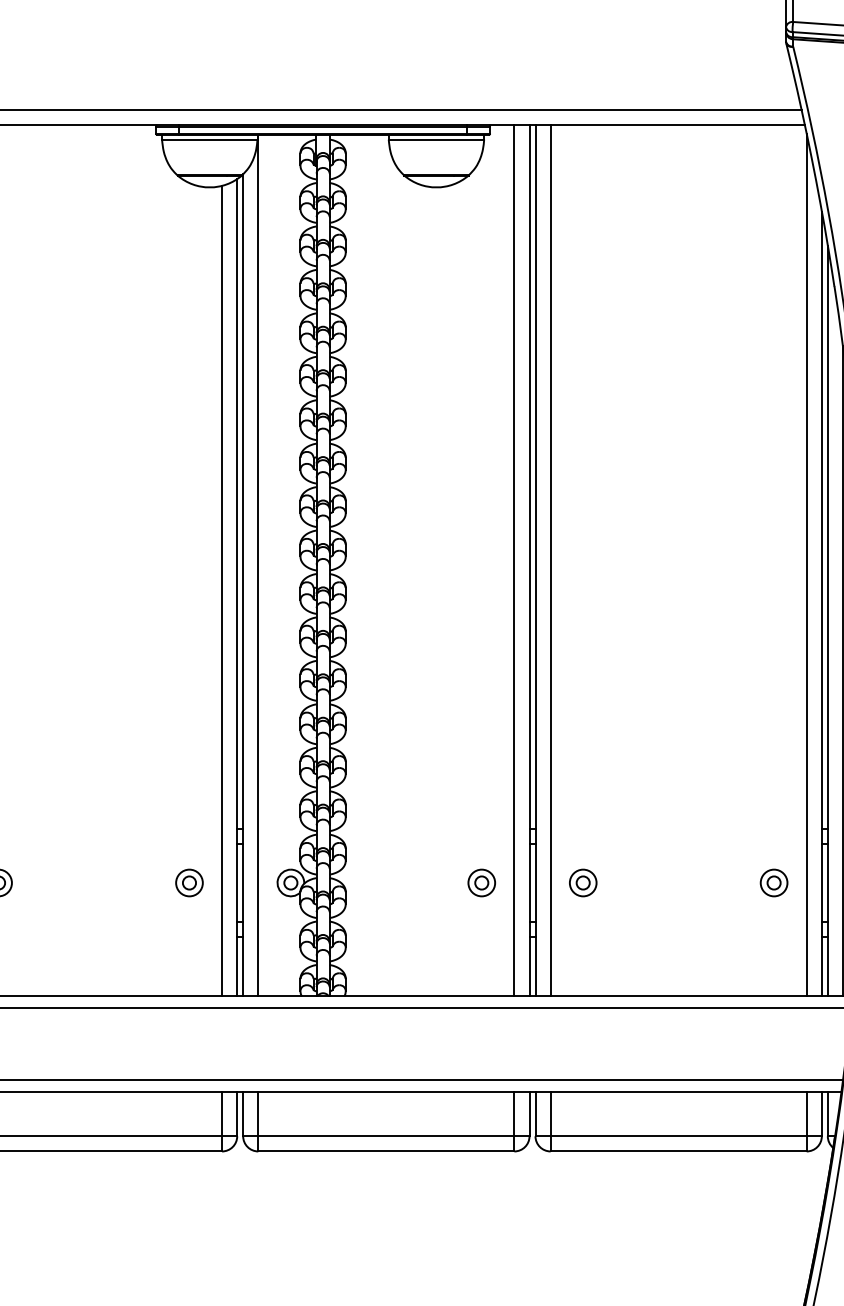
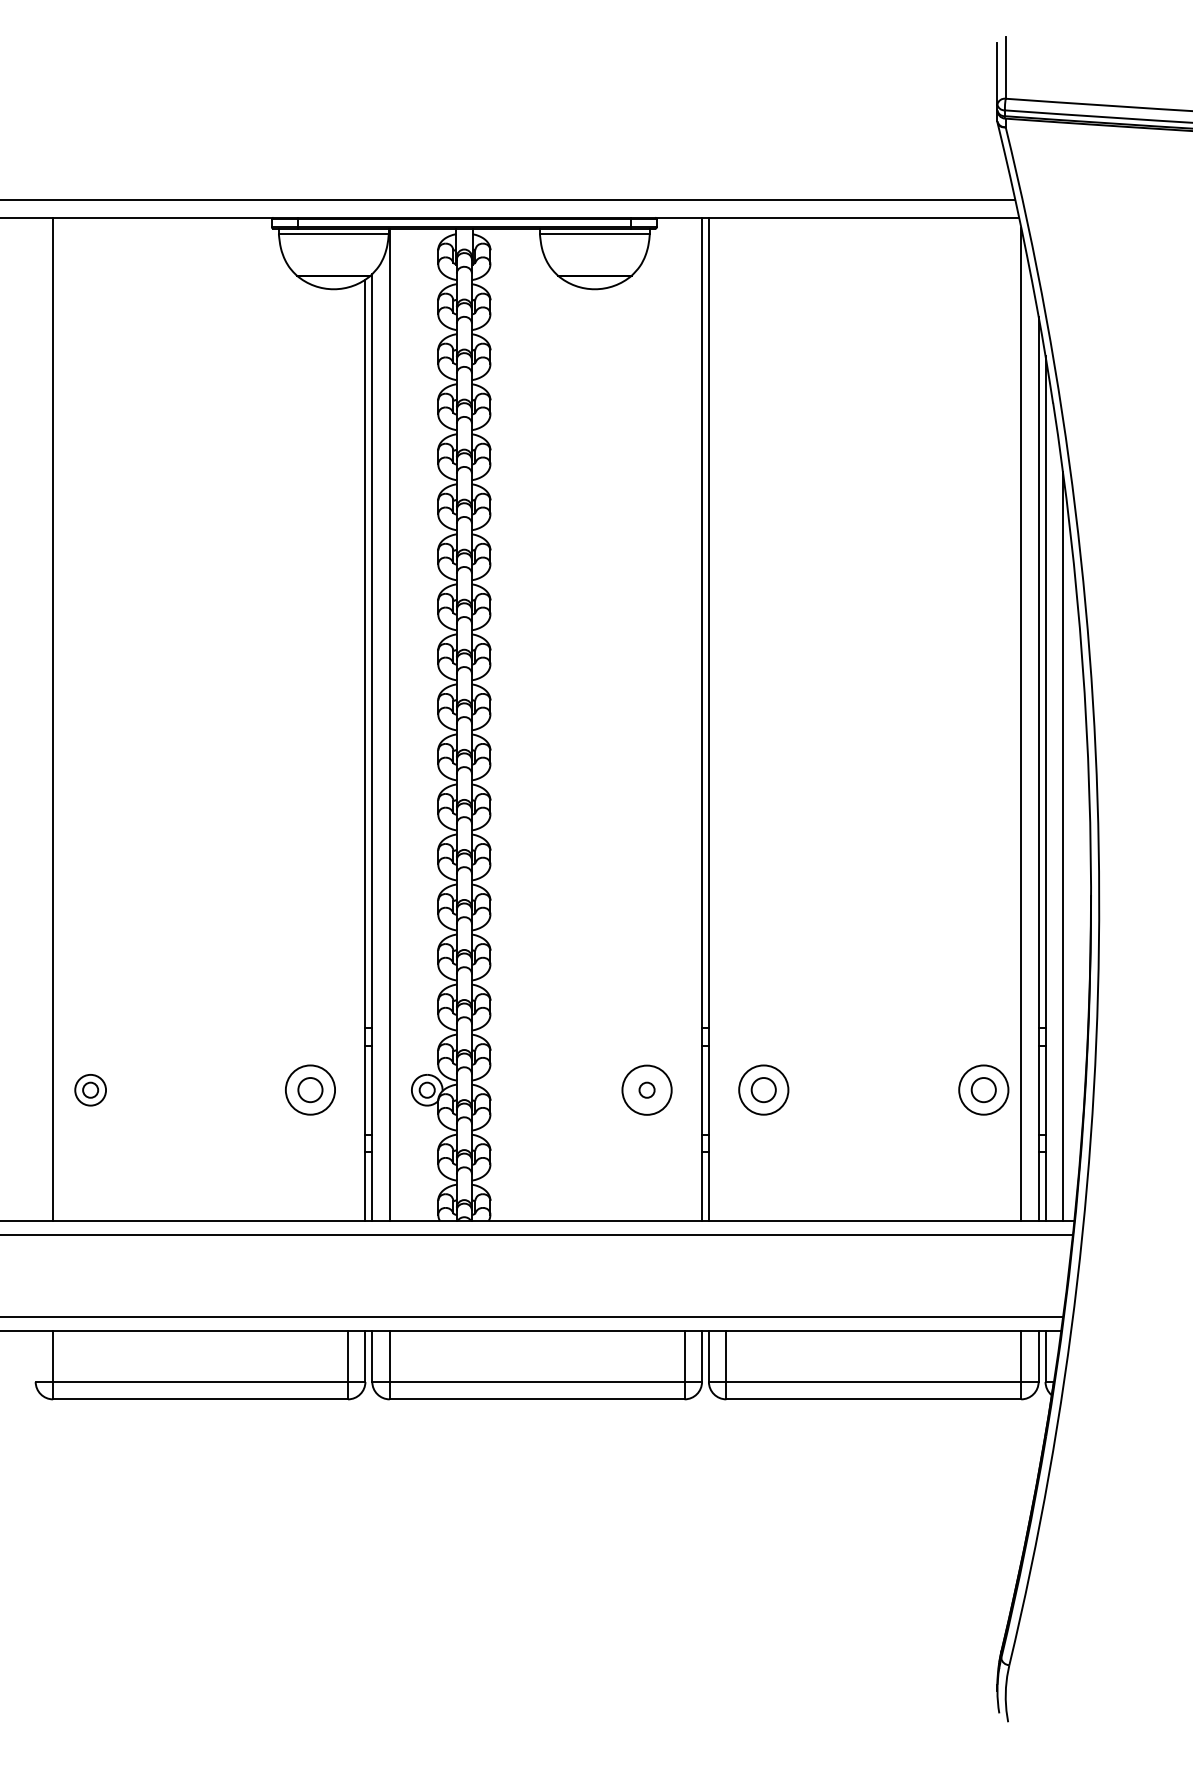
line: (514, 560) -> (684, 718), removed
line: (550, 560) -> (726, 718), removed
line: (221, 590) -> (347, 753), removed
circle: (481, 882) -> (646, 1089), size x1.6
part: (189, 883) -> (310, 1090), size x1.6
part: (582, 883) -> (763, 1090), size x1.6
part: (773, 883) -> (983, 1090), size x1.6

